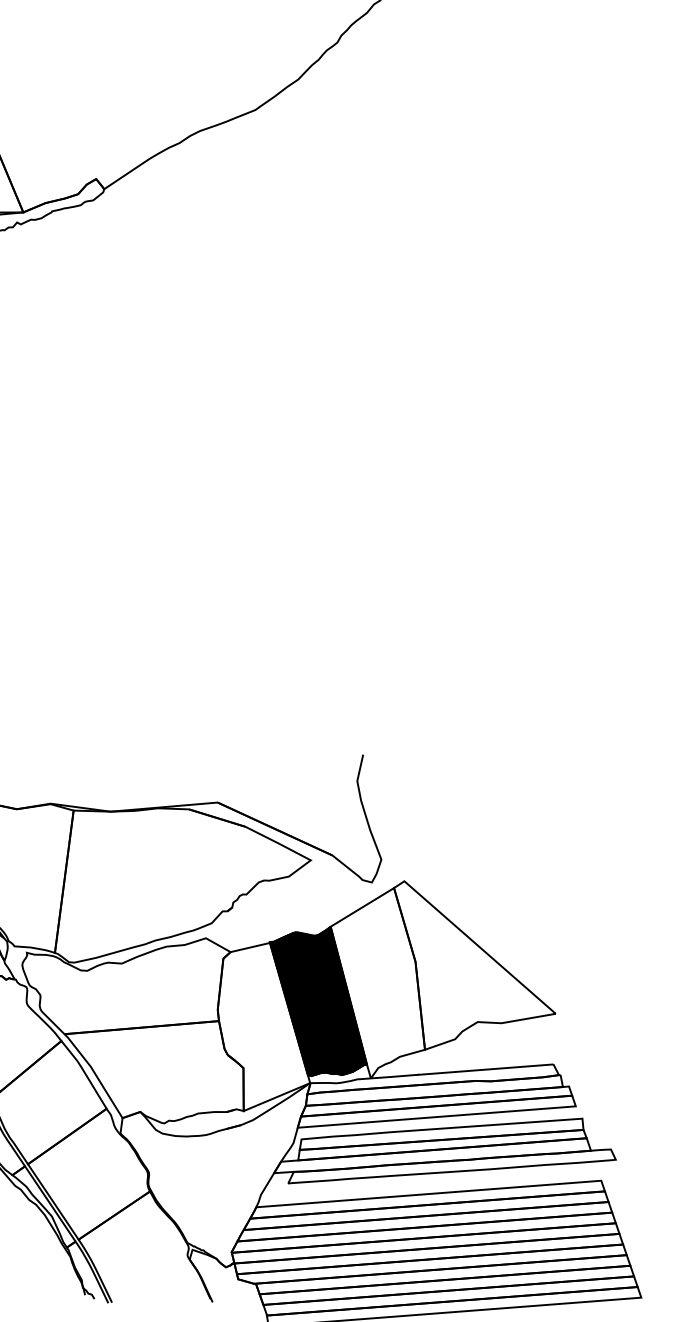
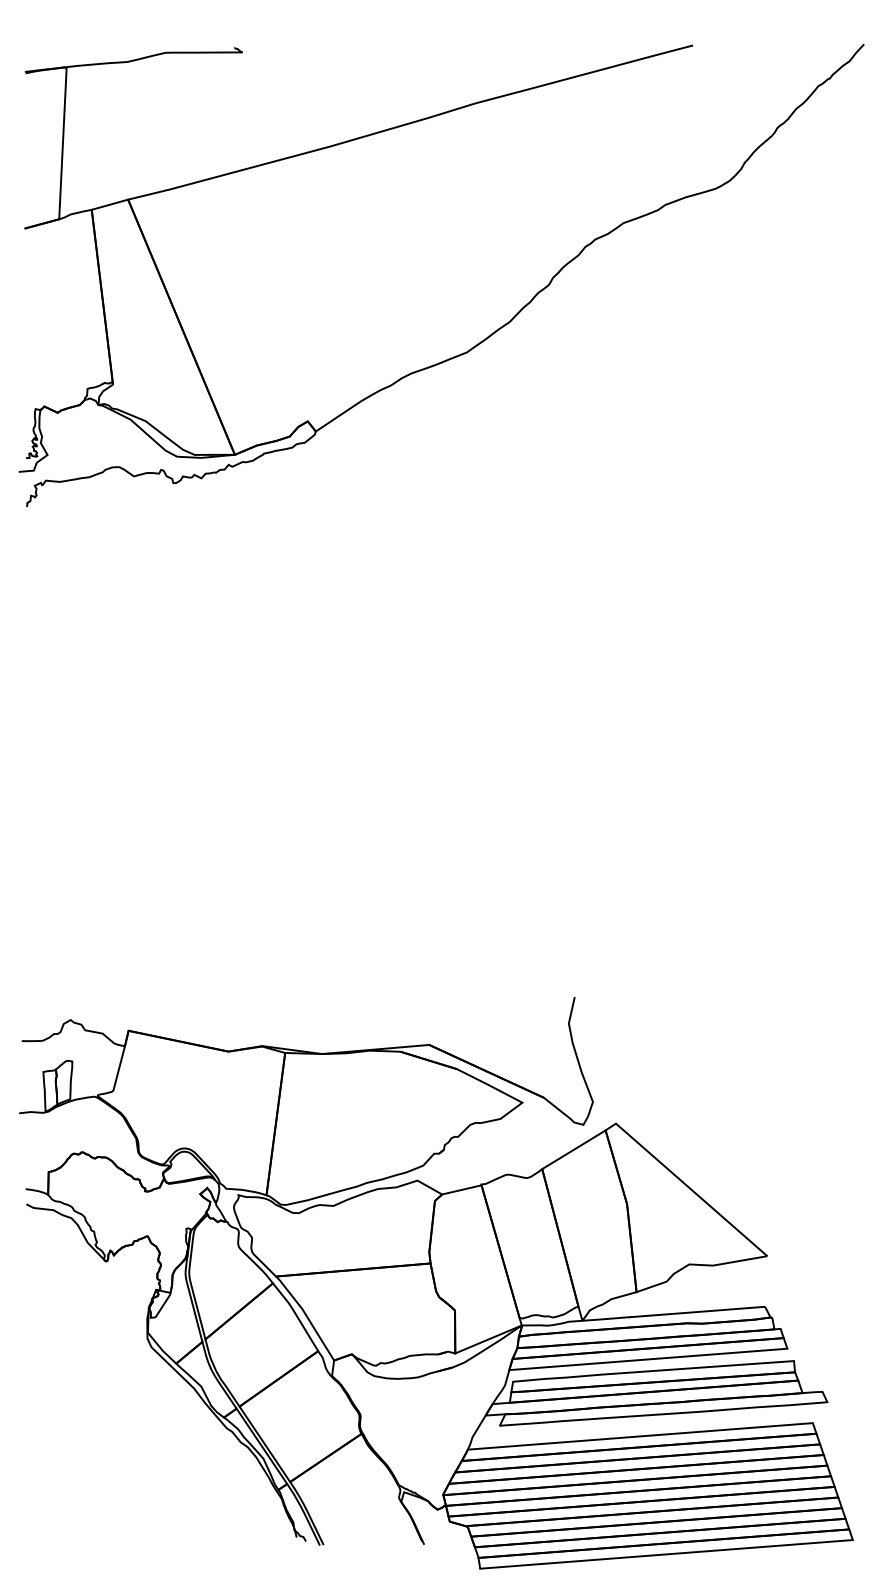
hatch: (317, 1001) -> (529, 1243), removed

